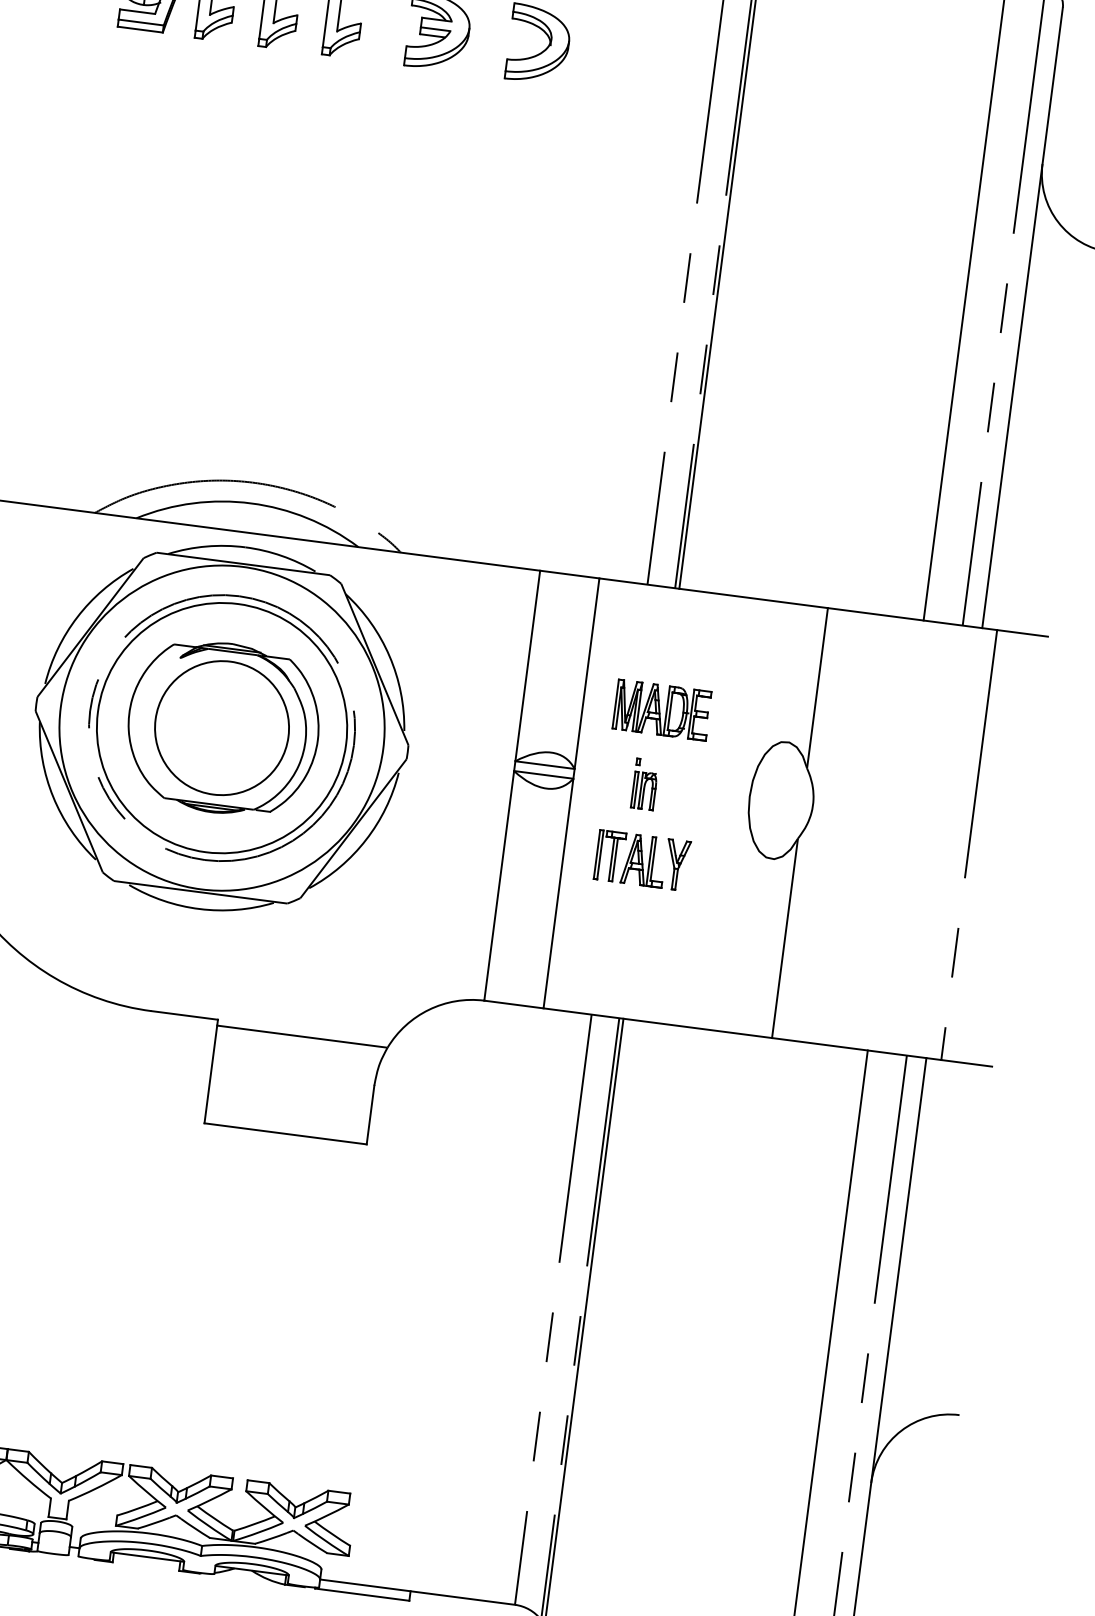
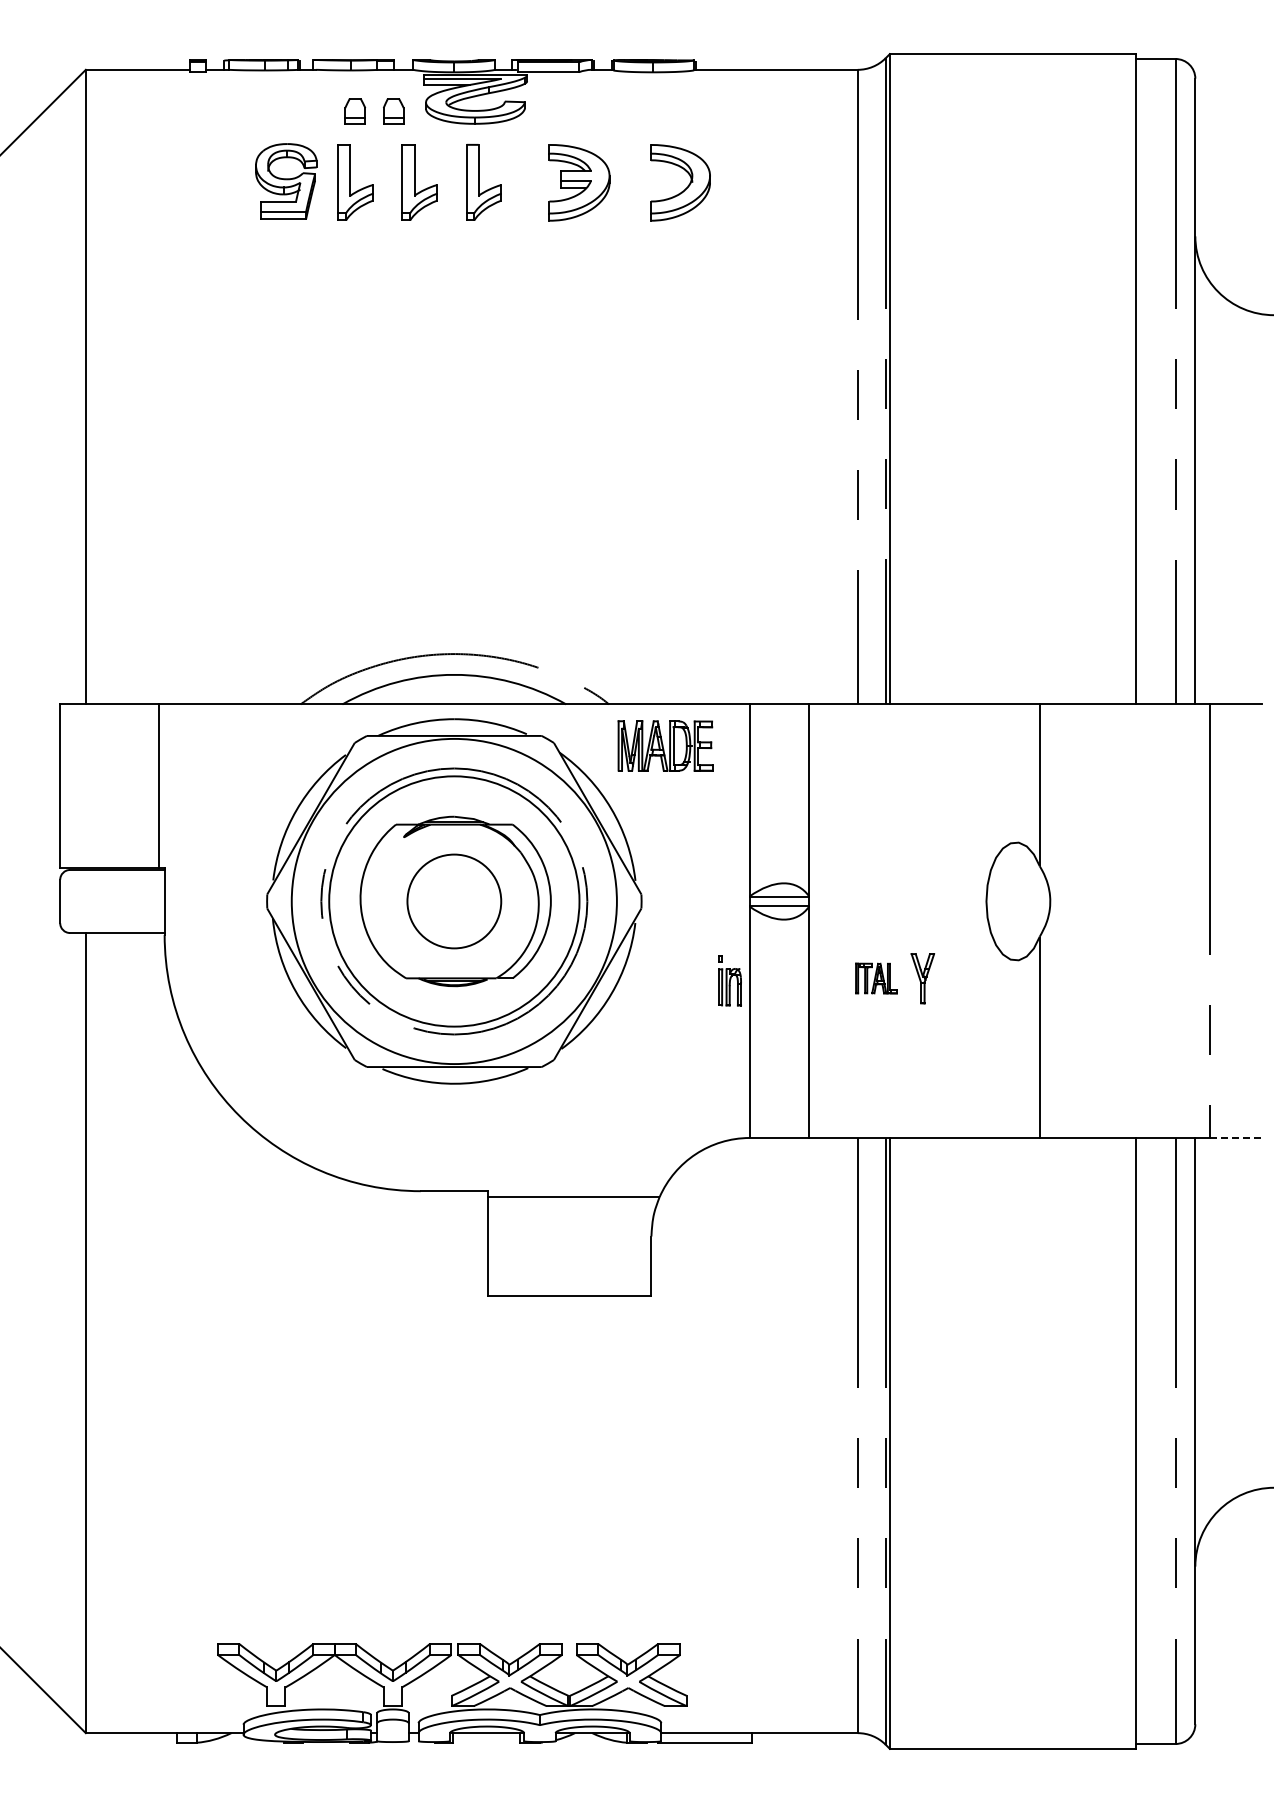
part: (662, 709) -> (665, 745), moved
circle: (222, 728) -> (454, 901), size x0.7
part: (644, 784) -> (729, 980), moved
part: (630, 858) -> (876, 978), size x0.6
line: (966, 1062) -> (1235, 1137), solid -> dashed

